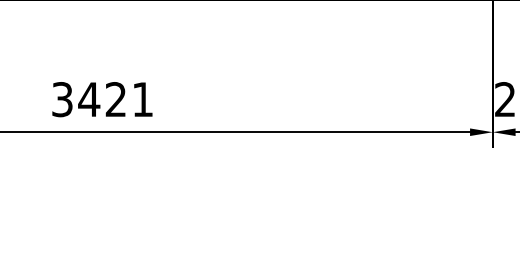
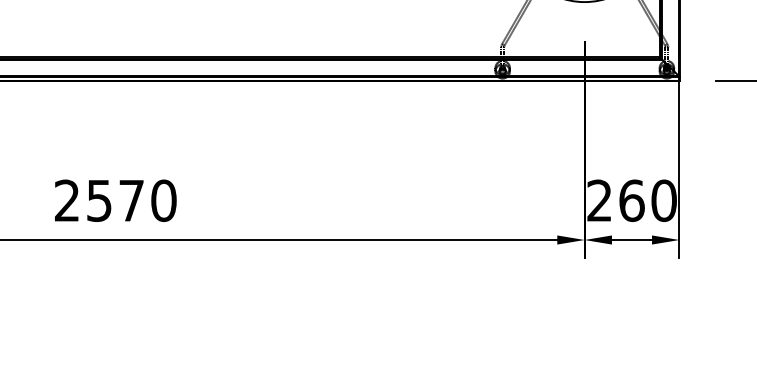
text: (102, 99) -> (115, 200), 3421 -> 2570

